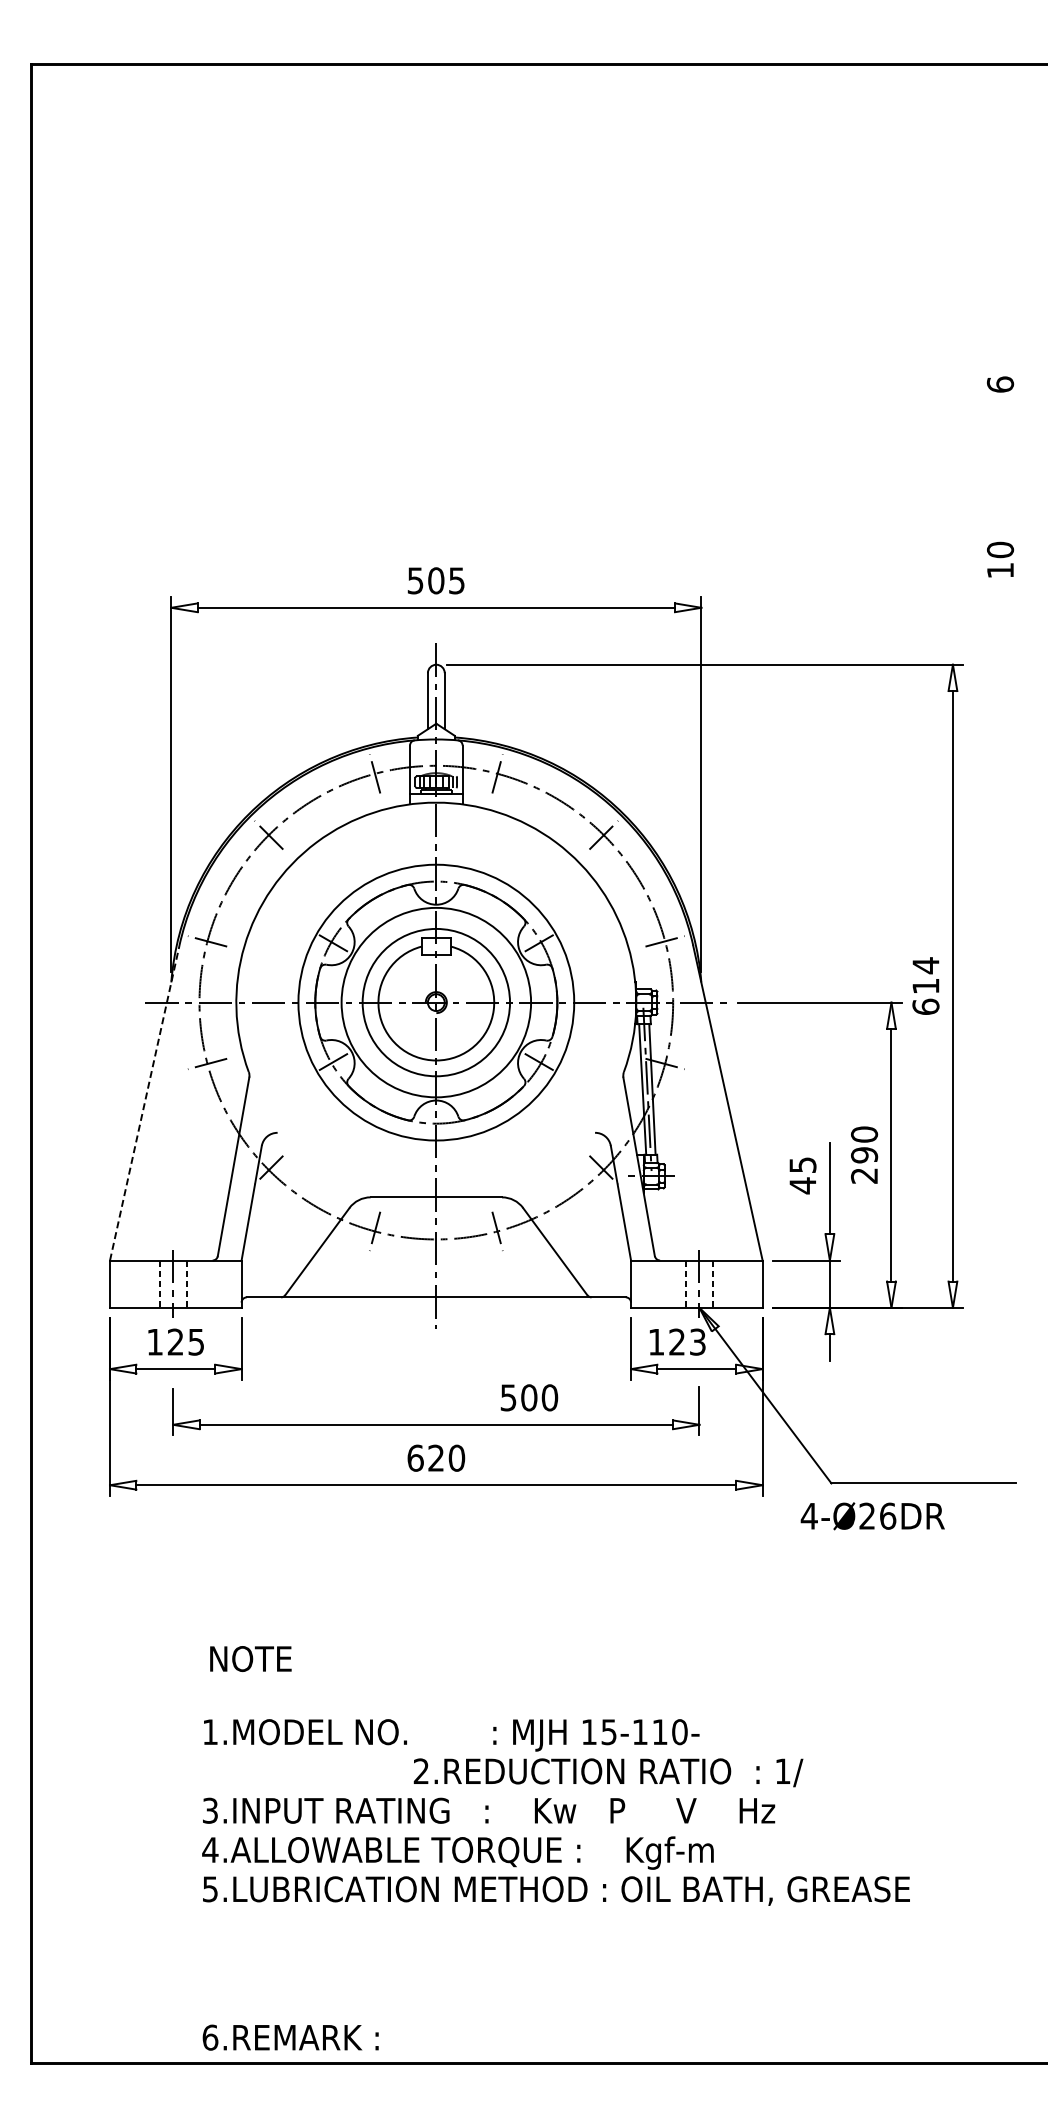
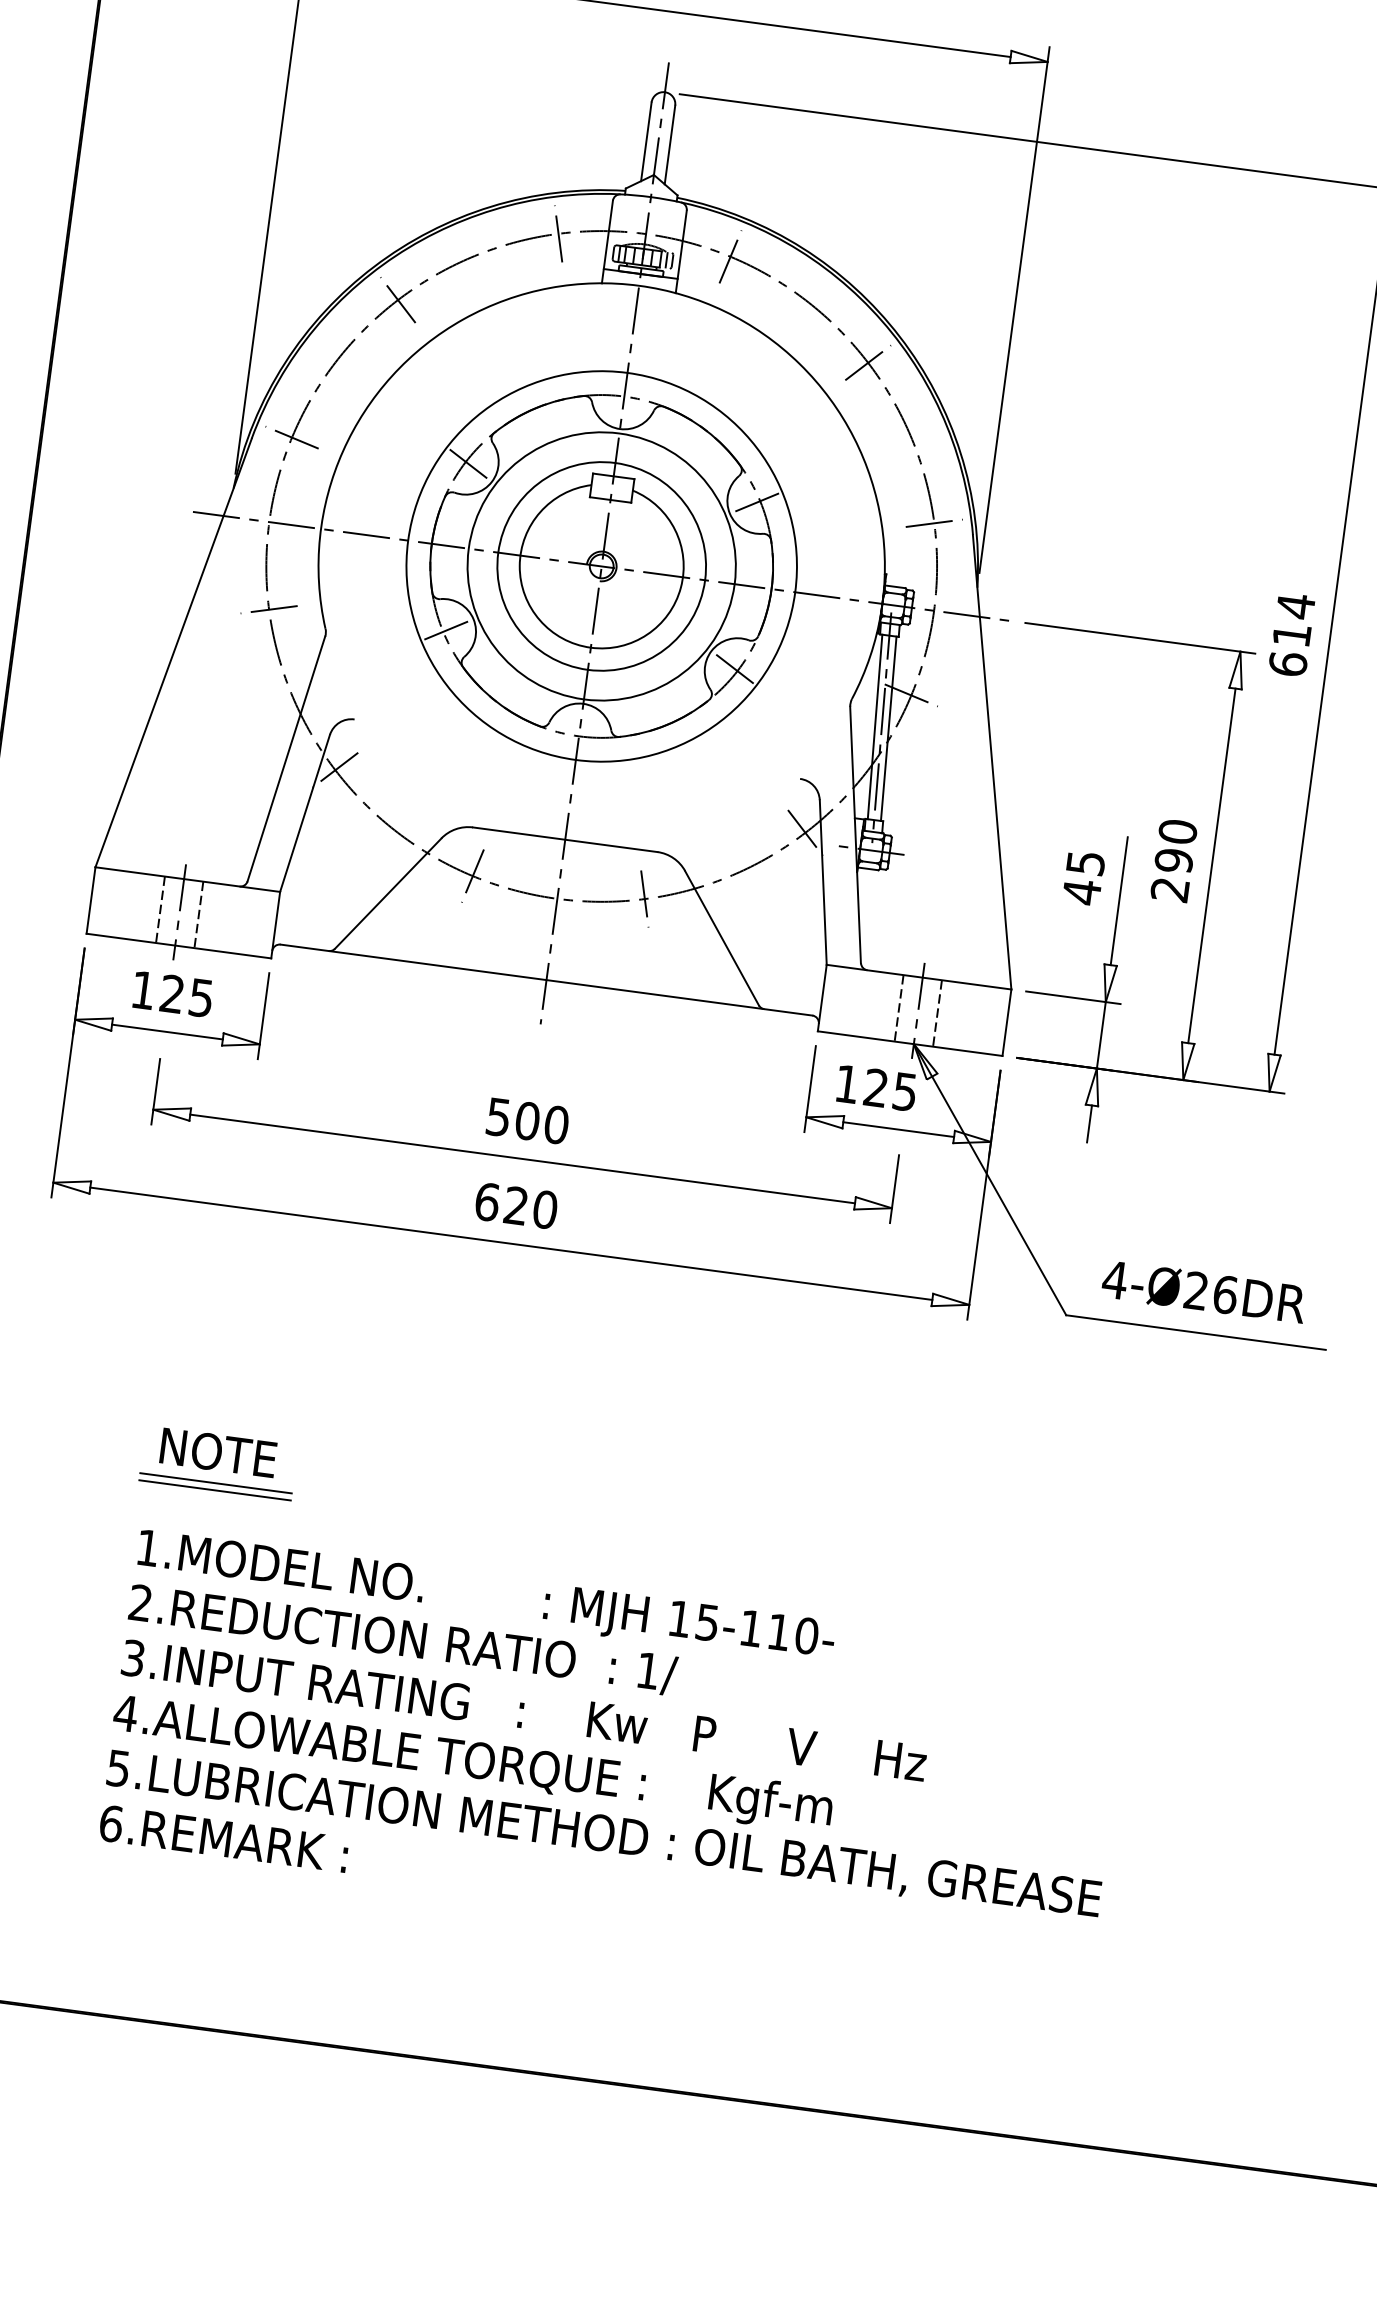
line: (144, 1102) -> (173, 651), dashed -> solid
text: (697, 1341) -> (904, 1090), 123 -> 125
text: (529, 1397) -> (528, 1120), moved
text: (872, 1516) -> (1203, 1292), moved
line: (251, 1680) -> (215, 1483), added
line: (251, 1685) -> (214, 1490), added
text: (608, 1772) -> (403, 1639), moved
text: (290, 2037) -> (223, 1838), moved

